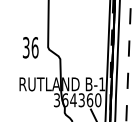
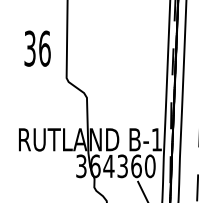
text: (30, 47) -> (37, 48), moved

